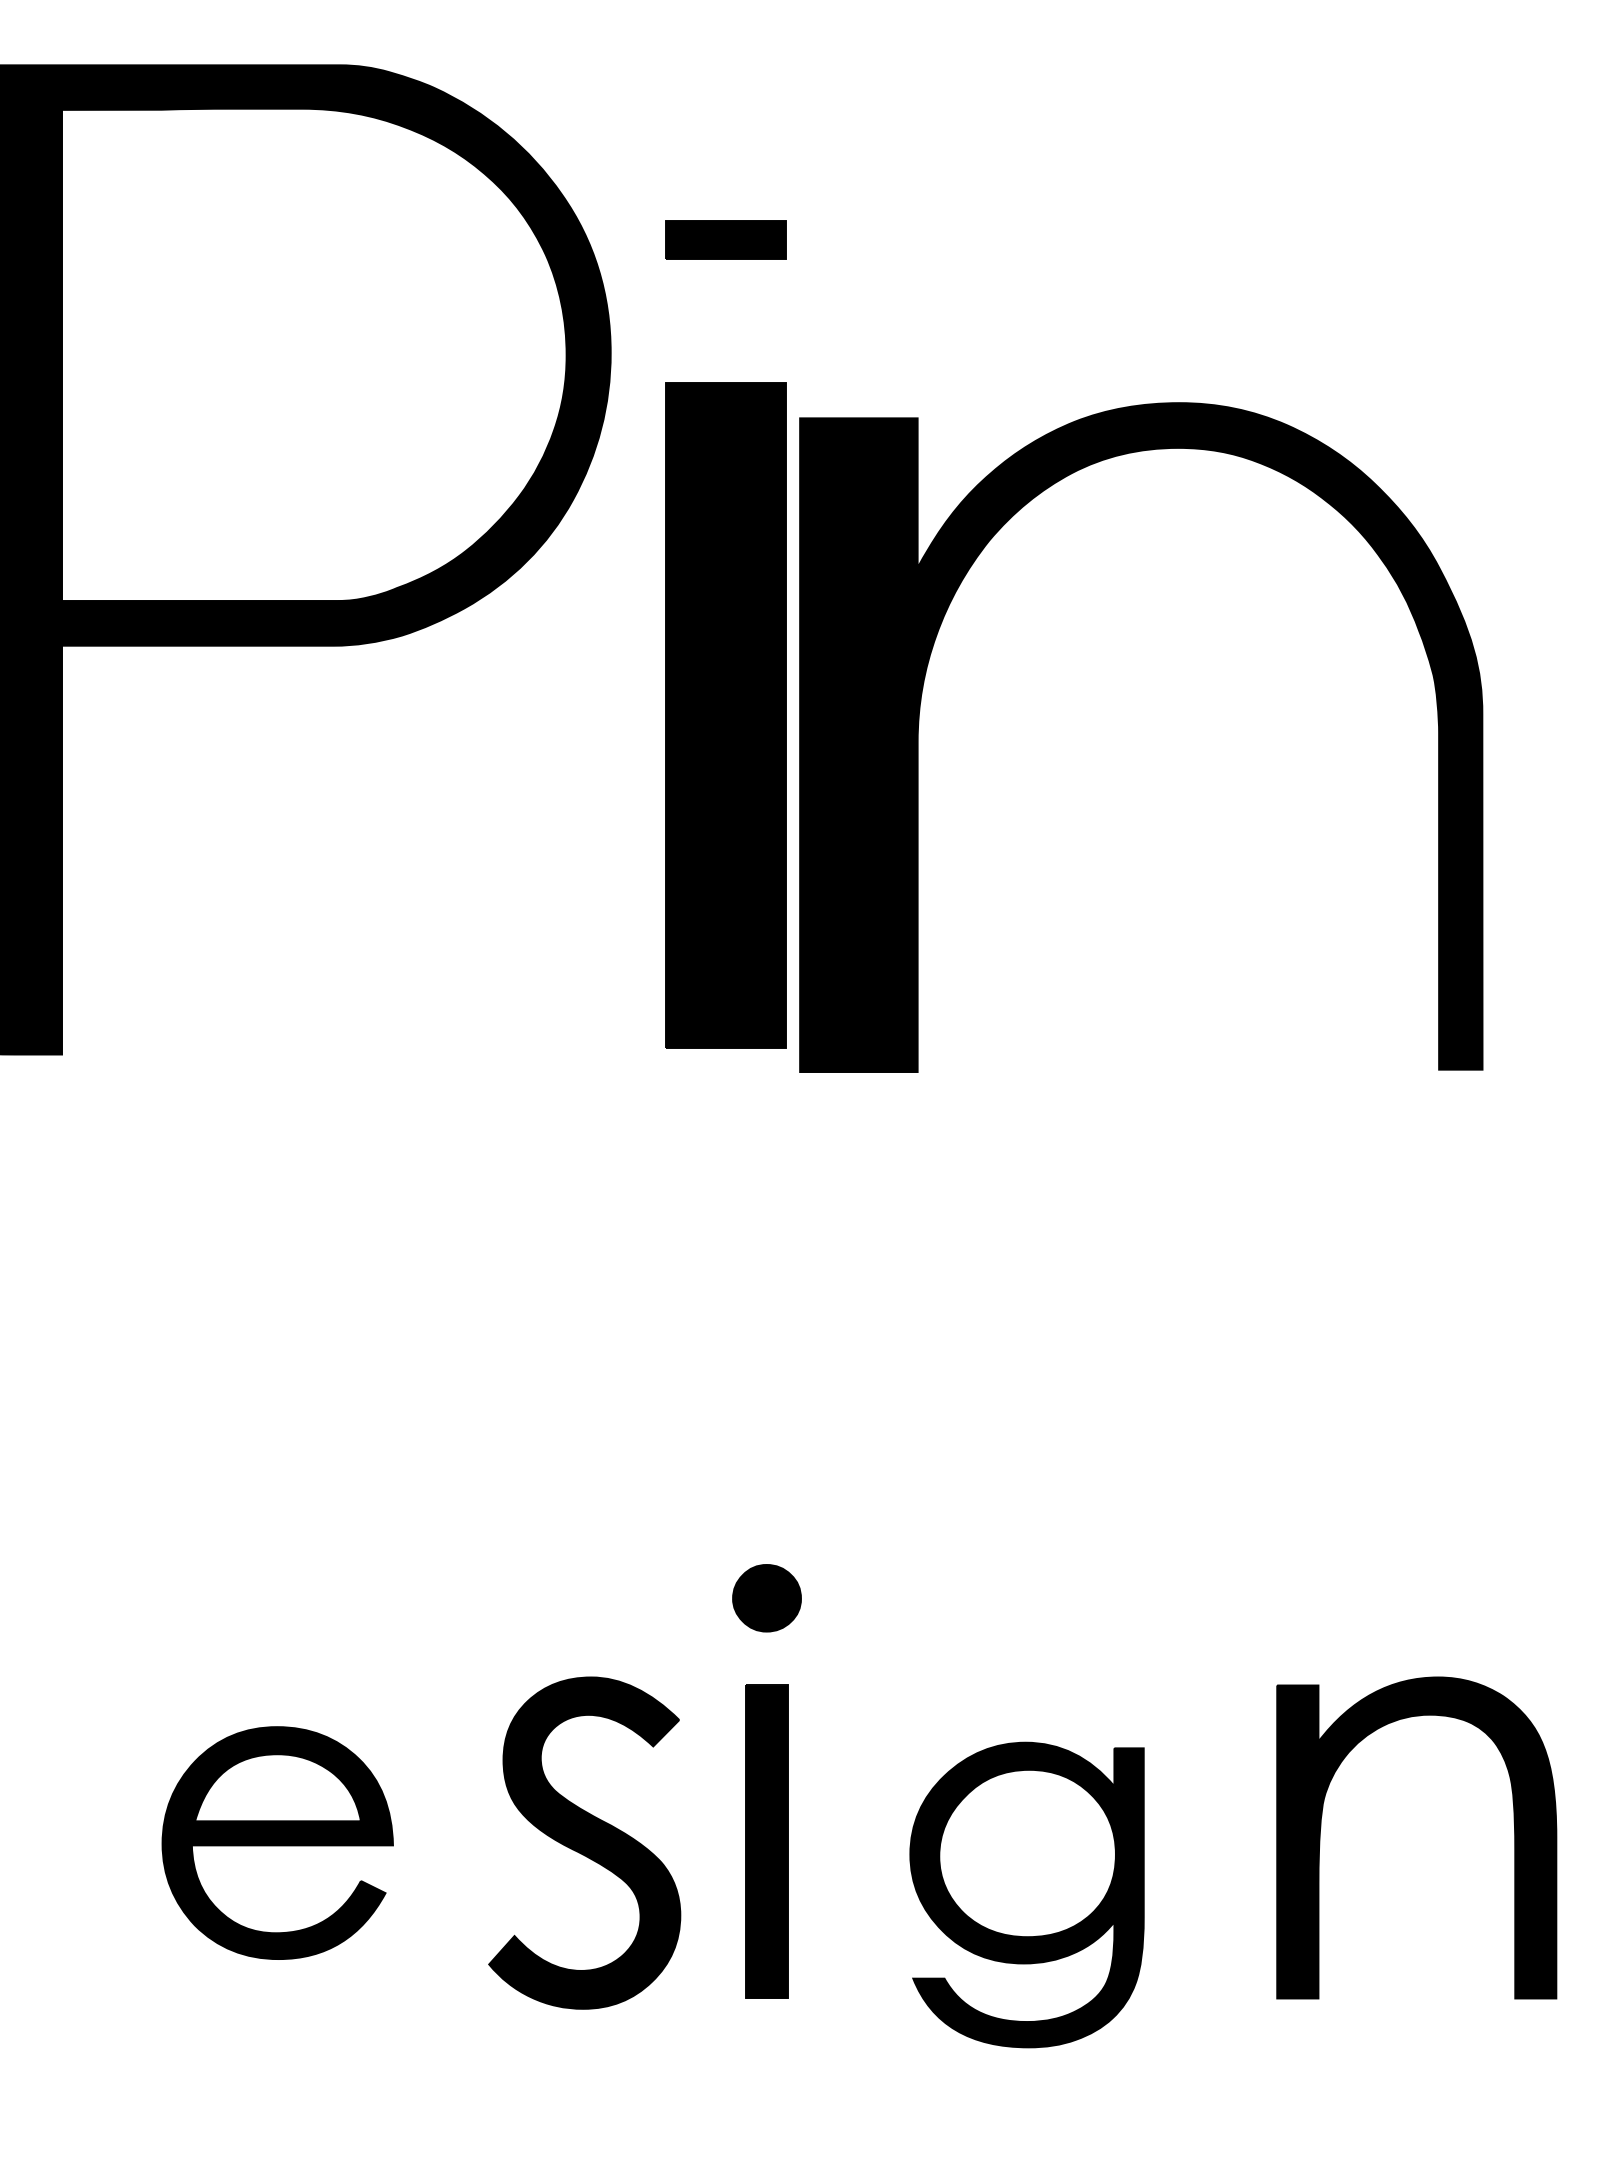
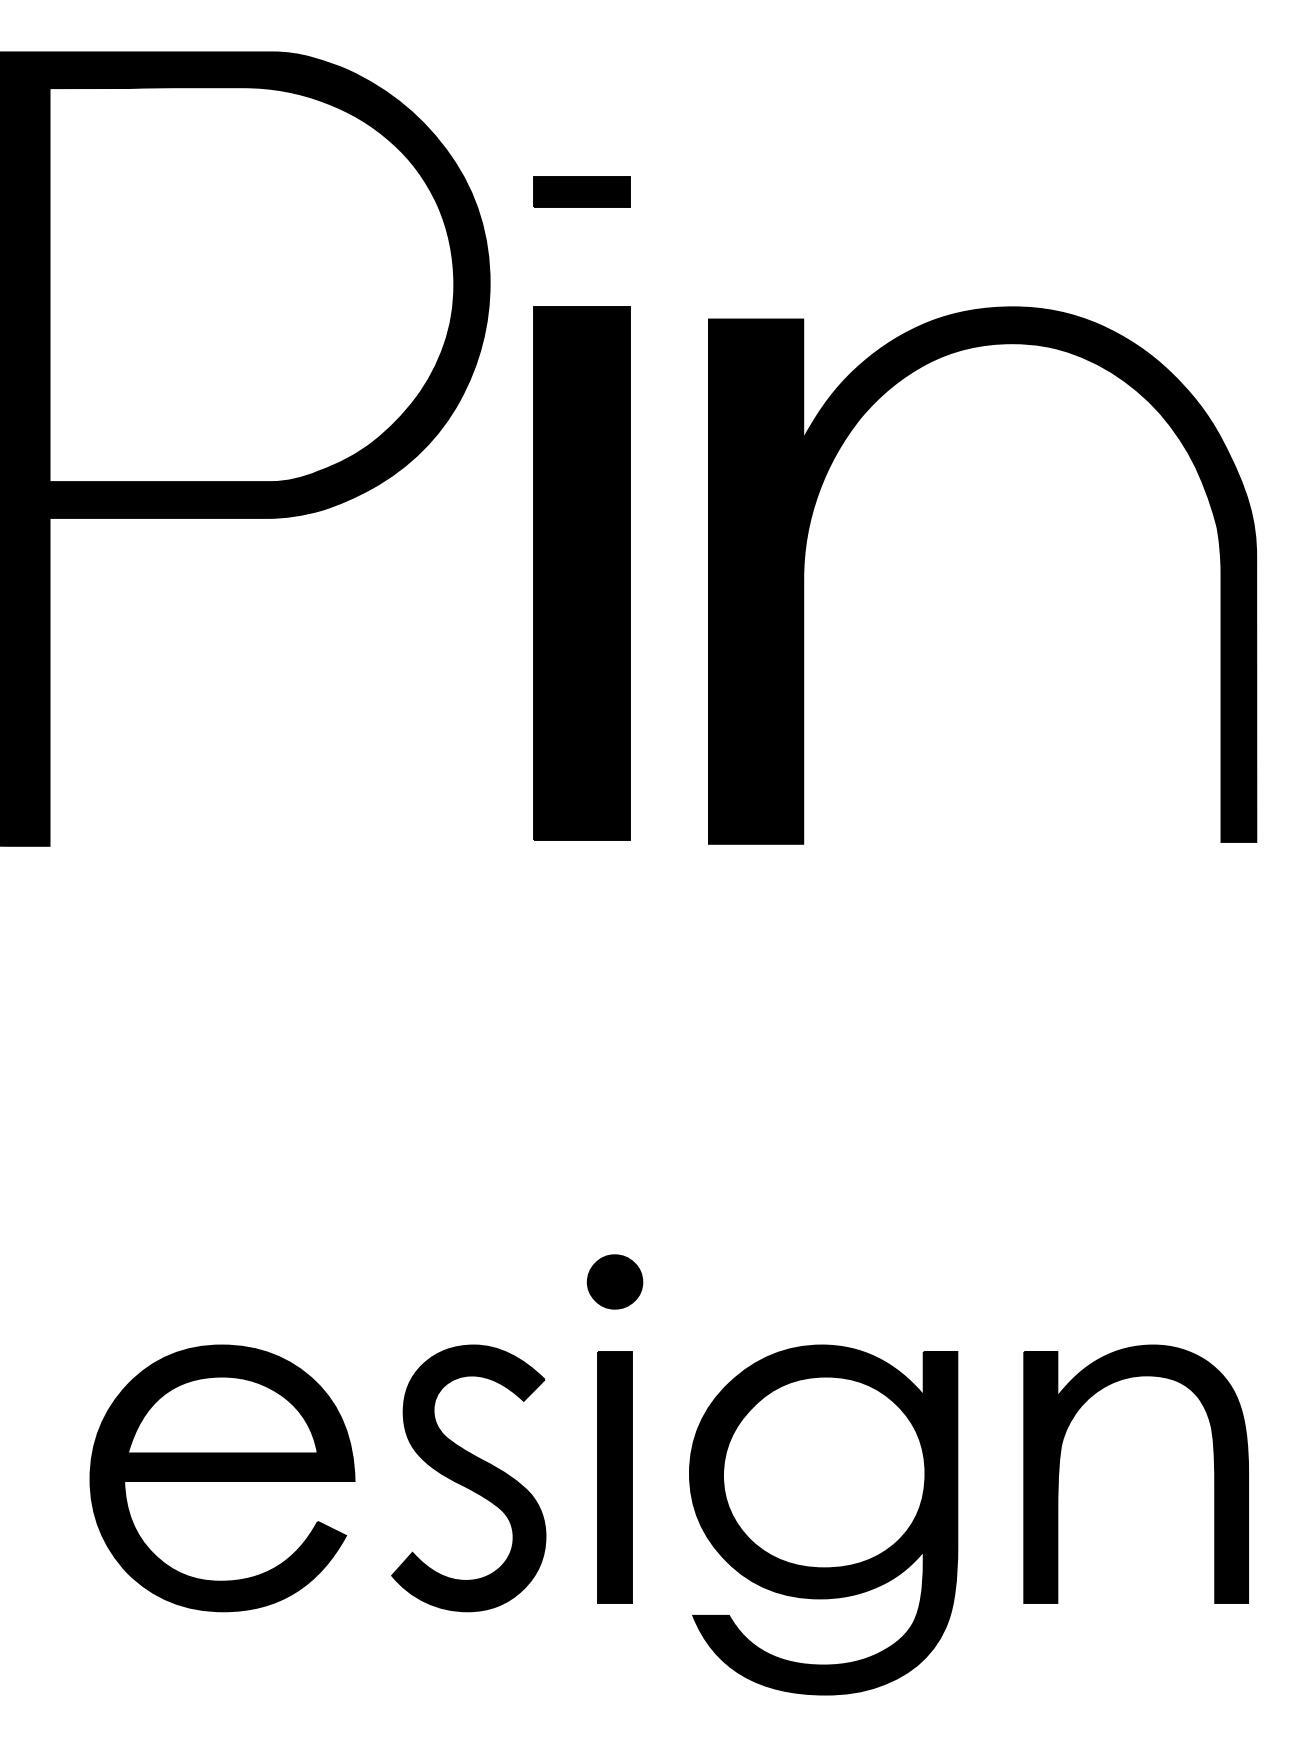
part: (919, 723) -> (804, 564), moved
part: (277, 1842) -> (222, 1477), size x1.43
part: (1026, 1894) -> (823, 1519), size x1.43

